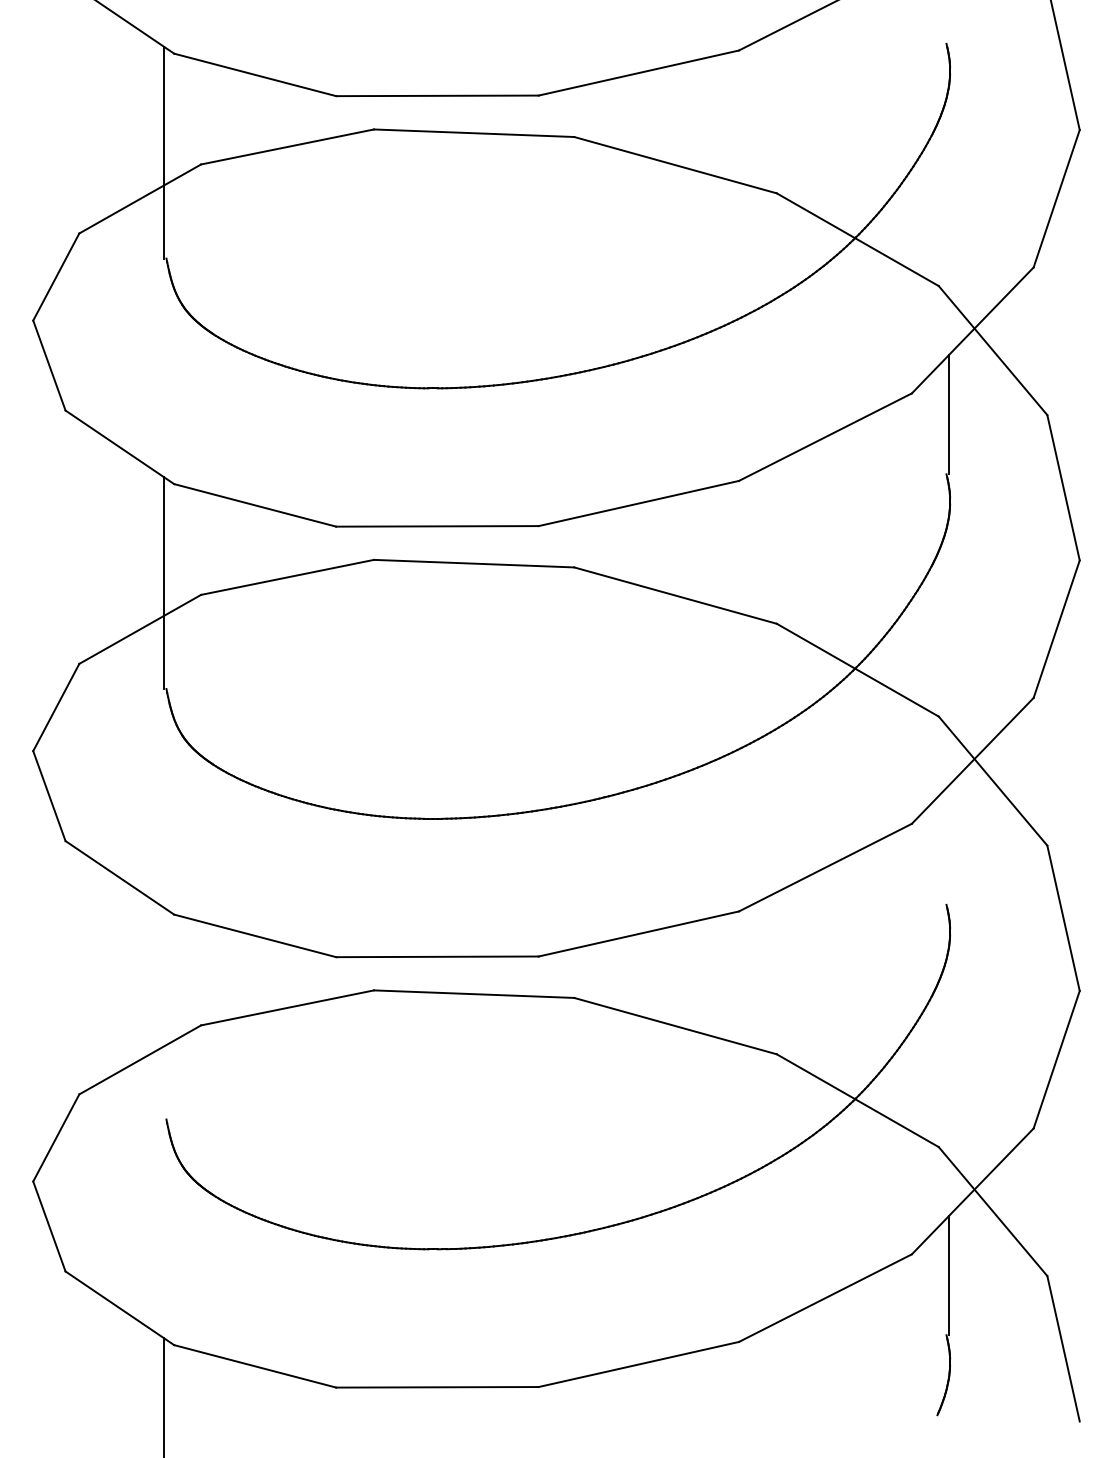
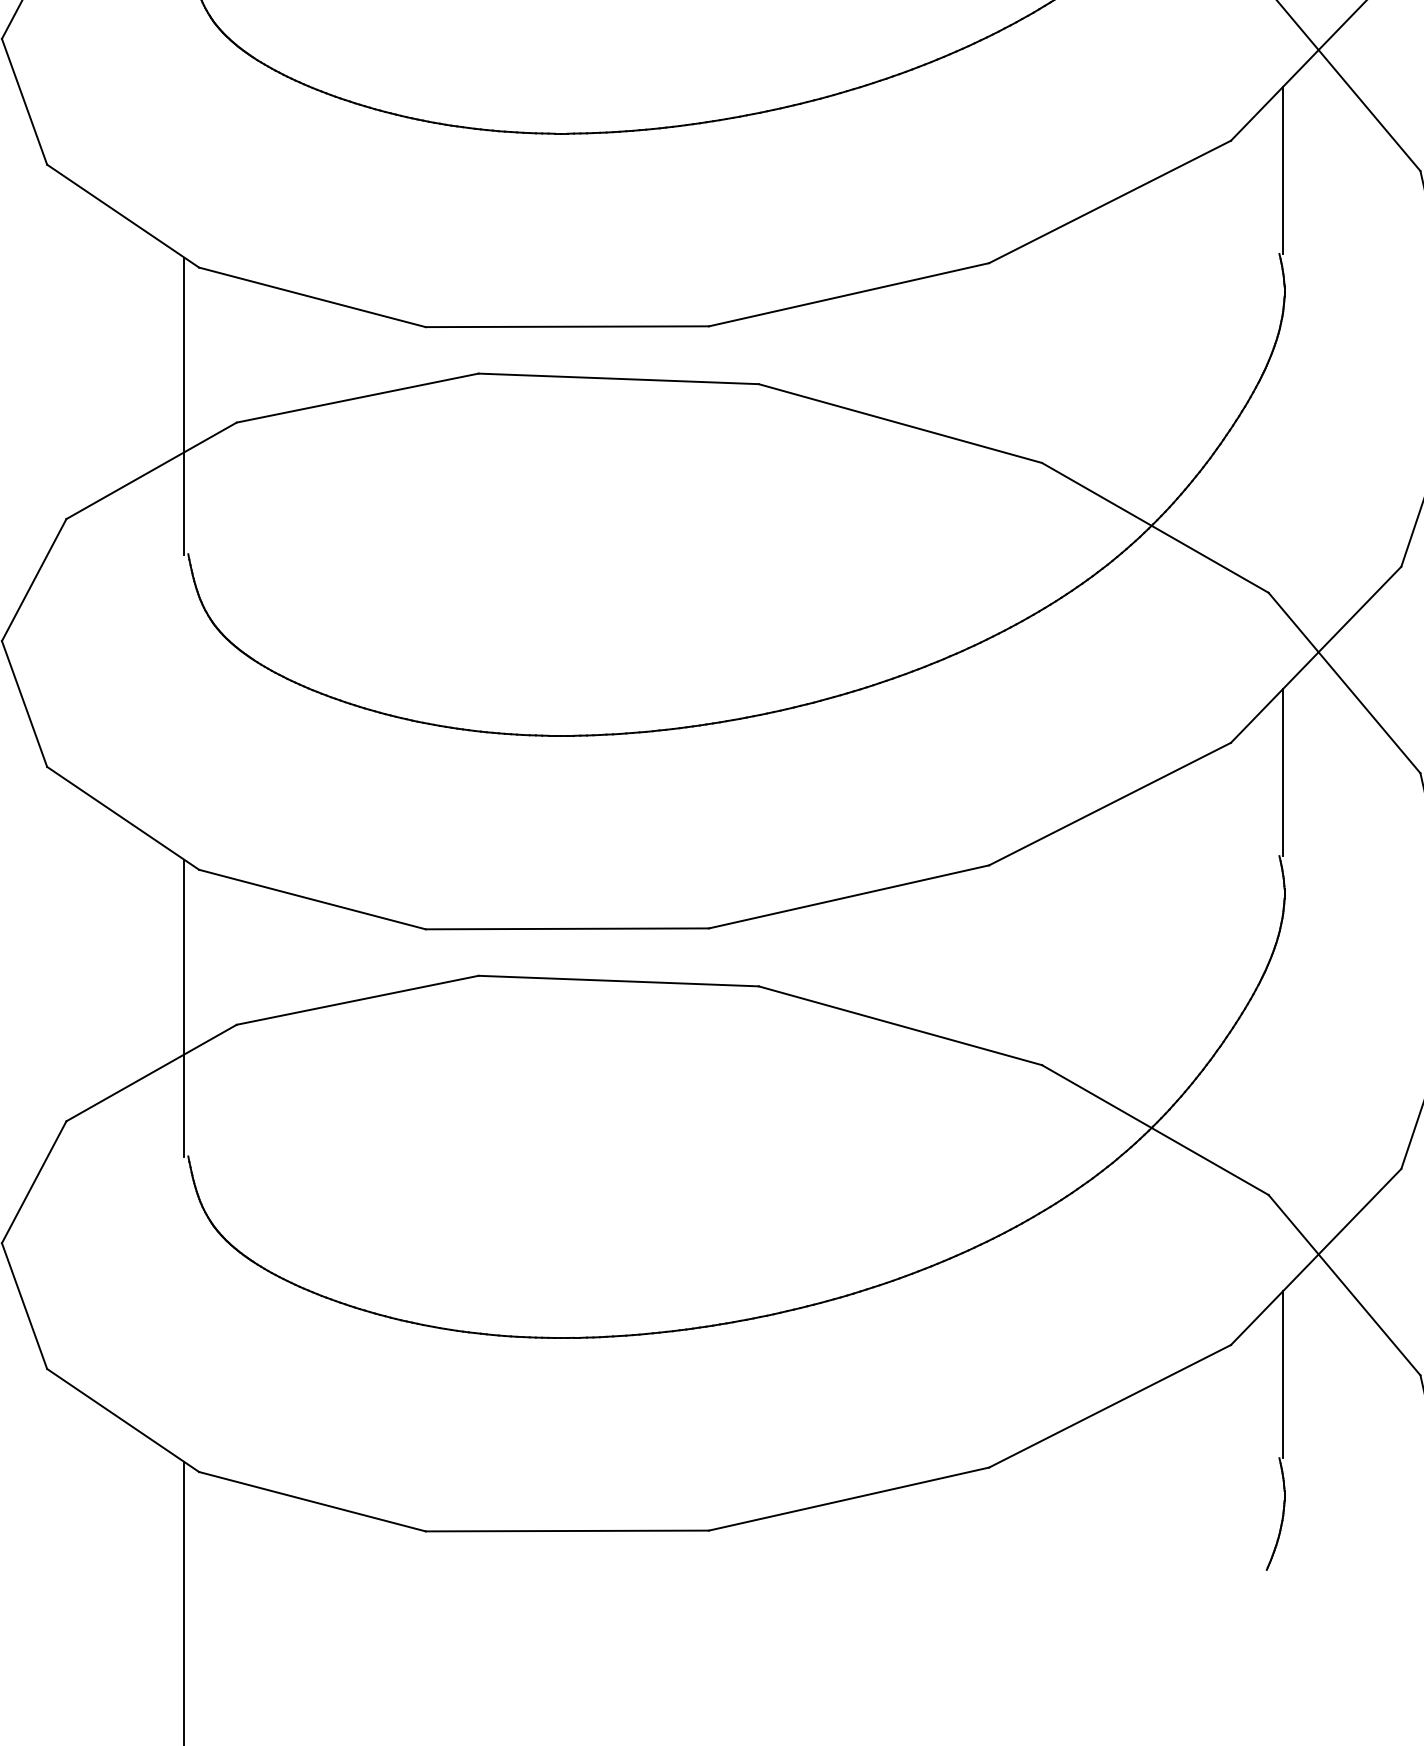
line: (949, 844) -> (1283, 771), added
line: (163, 1013) -> (184, 1008), added

